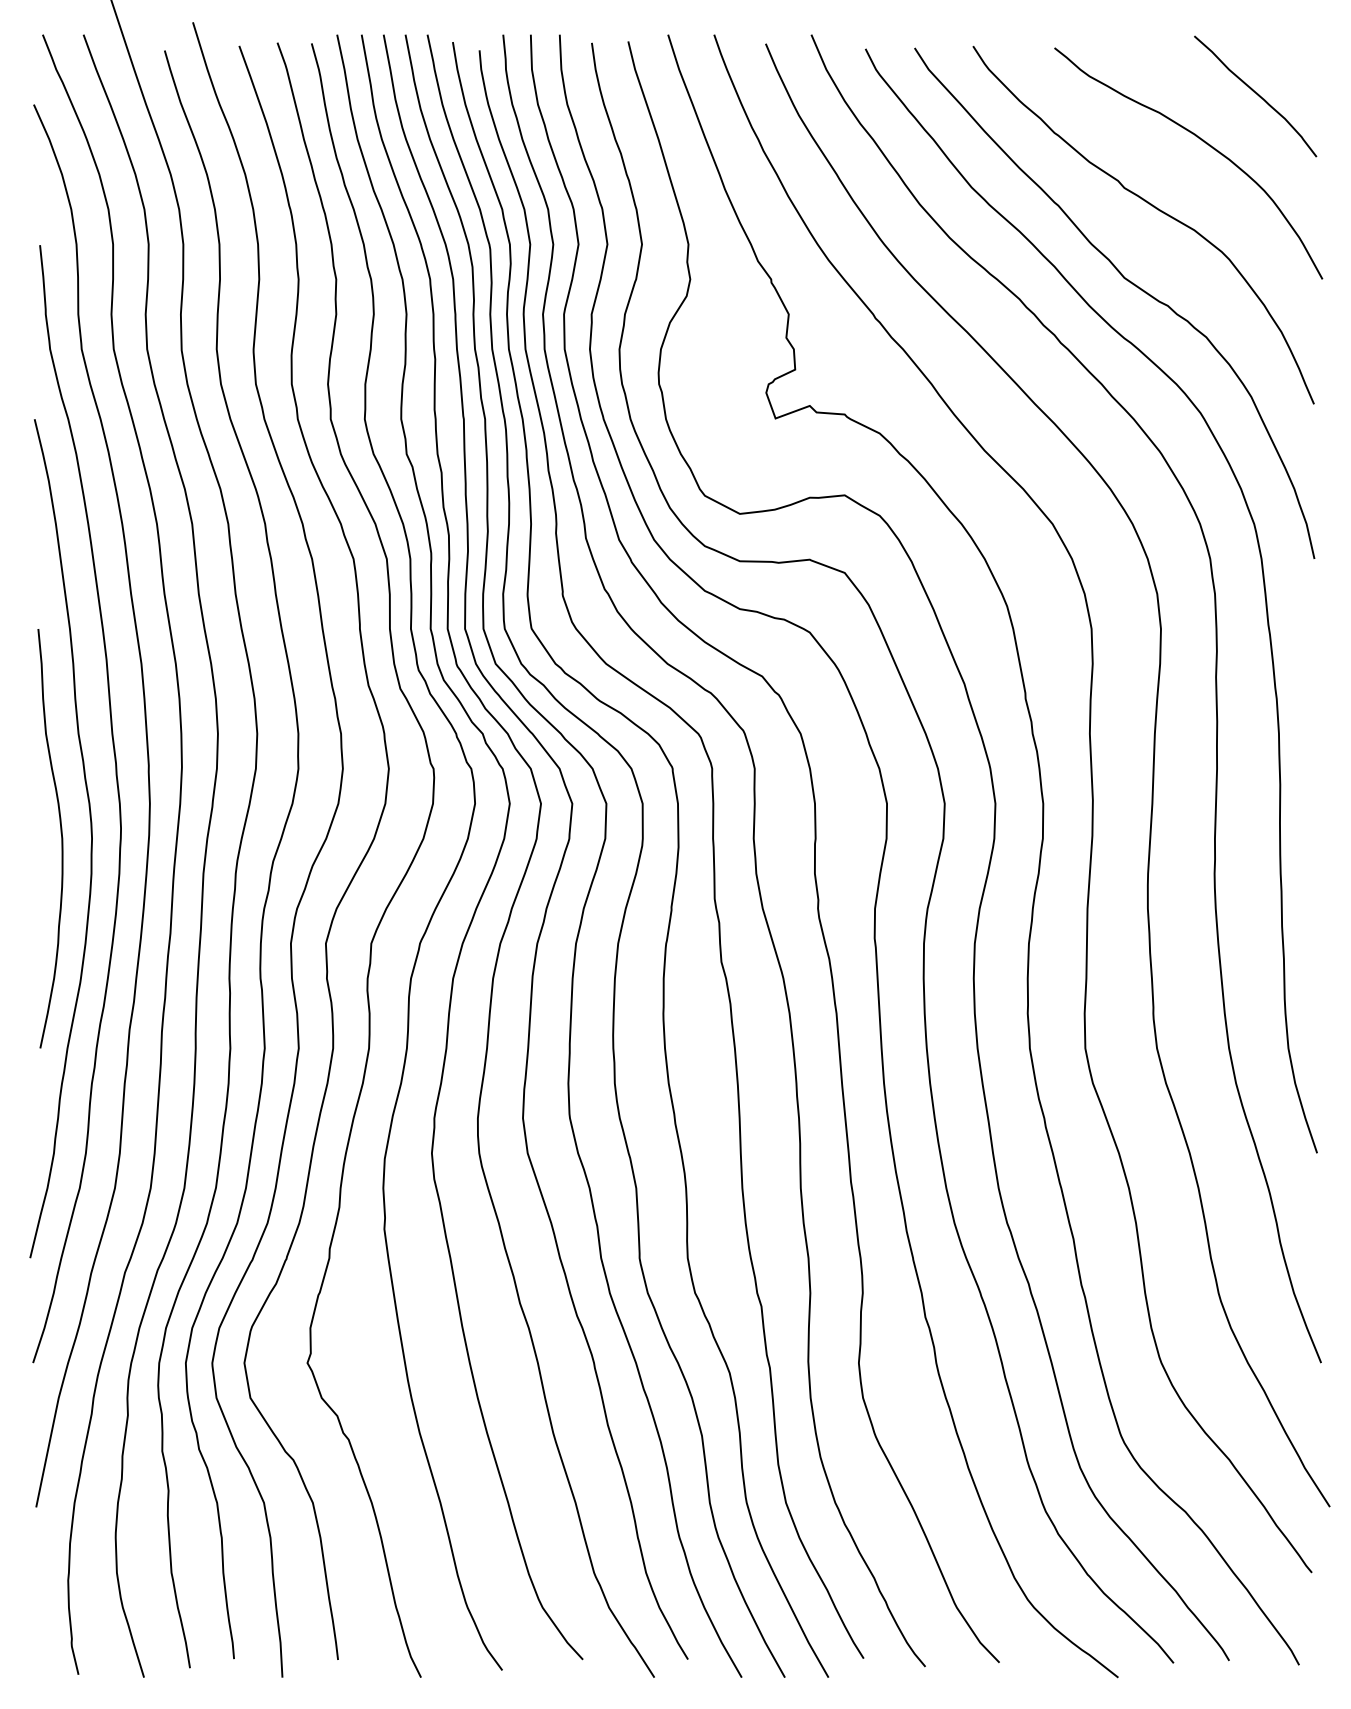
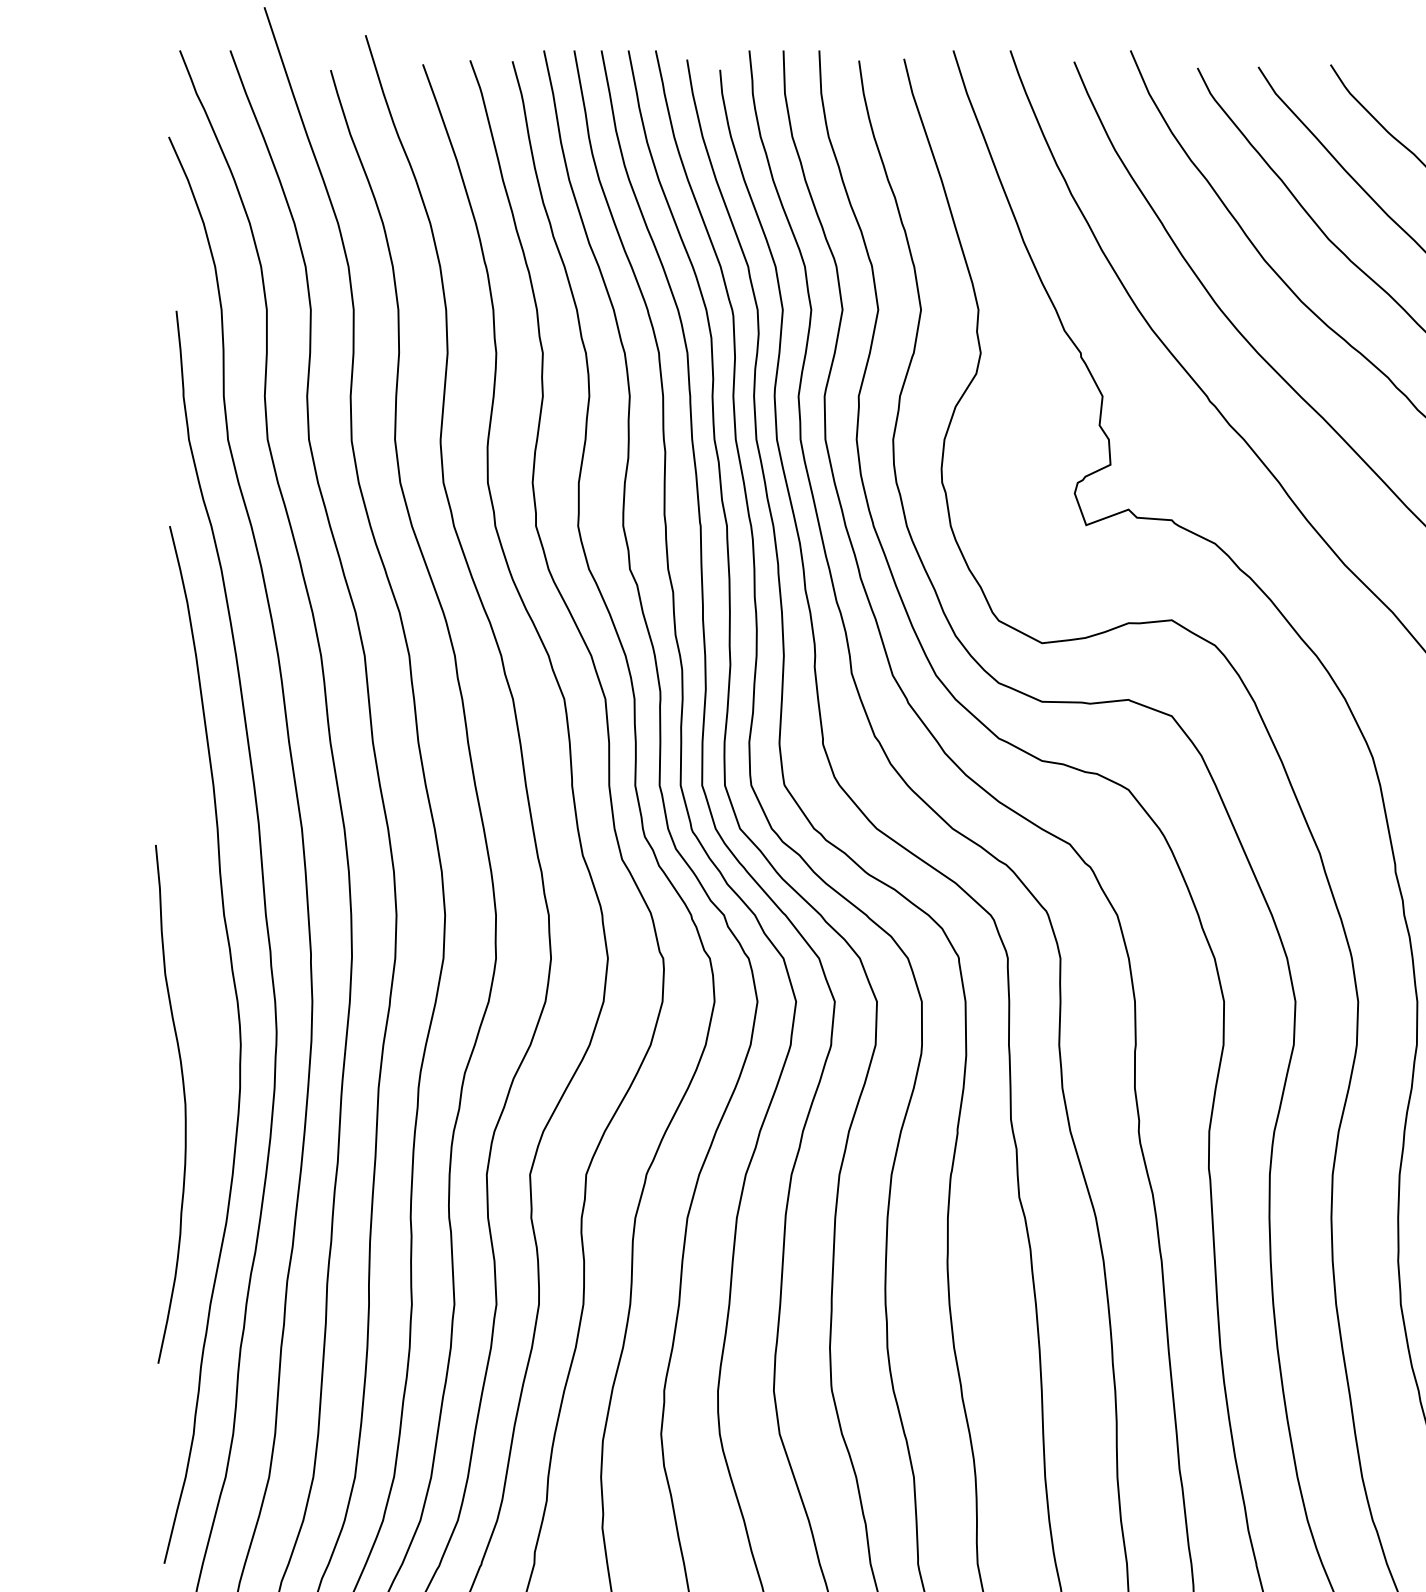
curve: (61, 838) -> (184, 1104), moved

